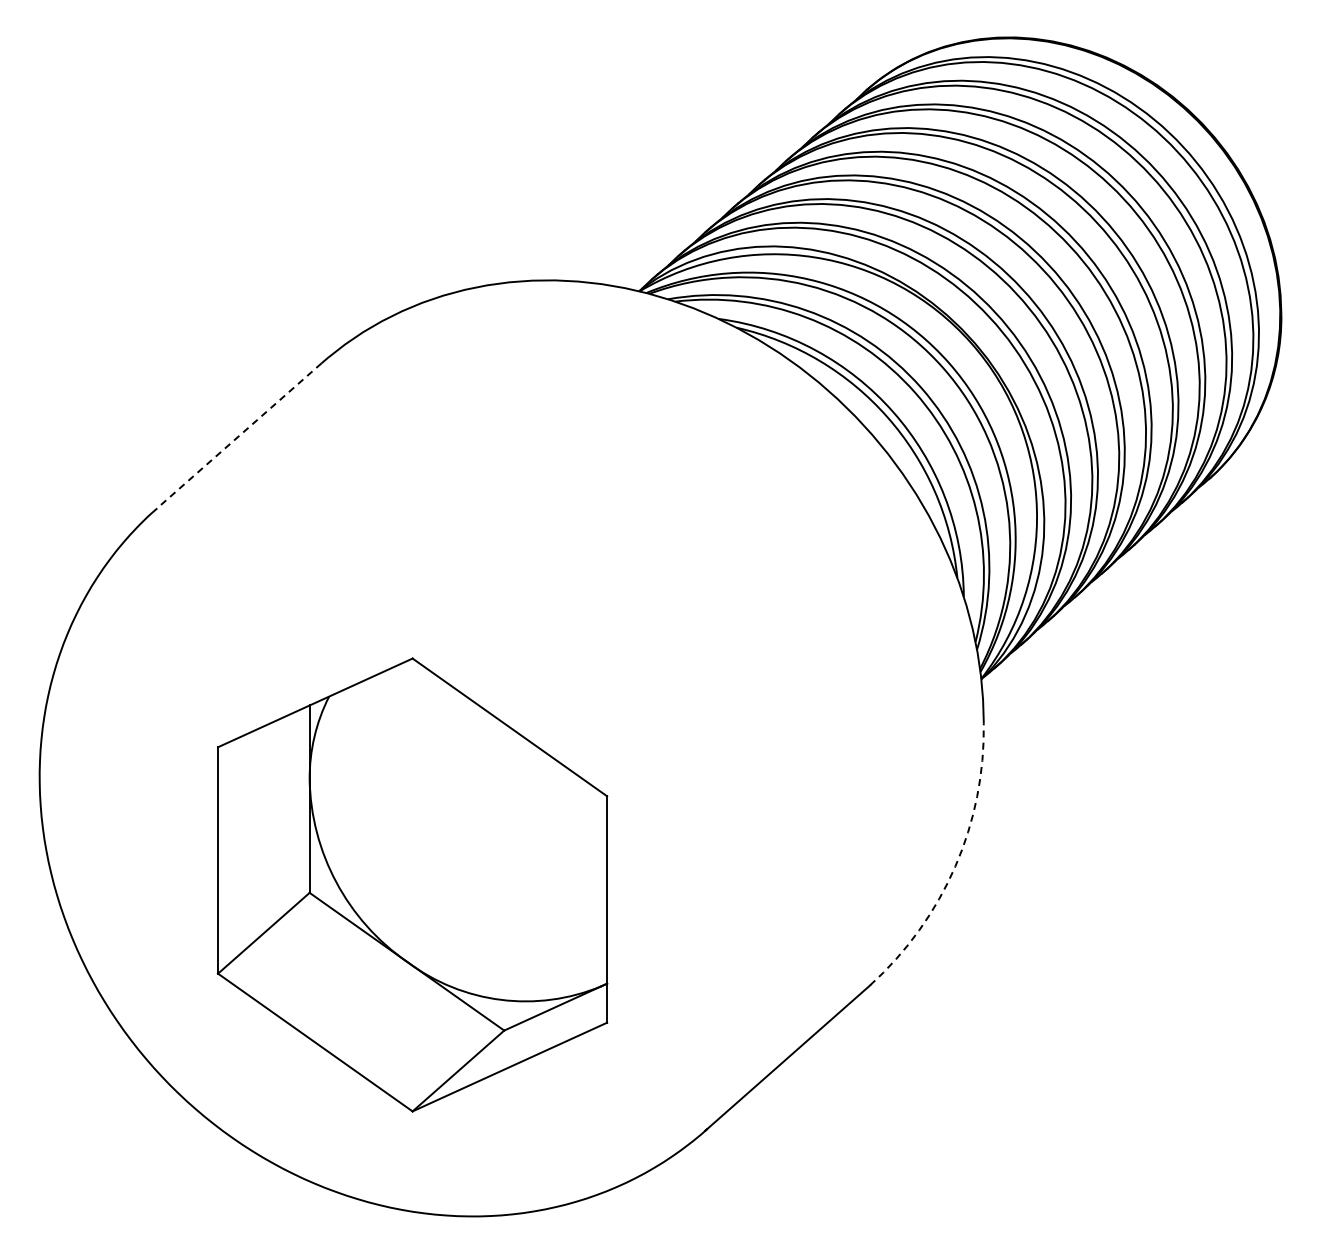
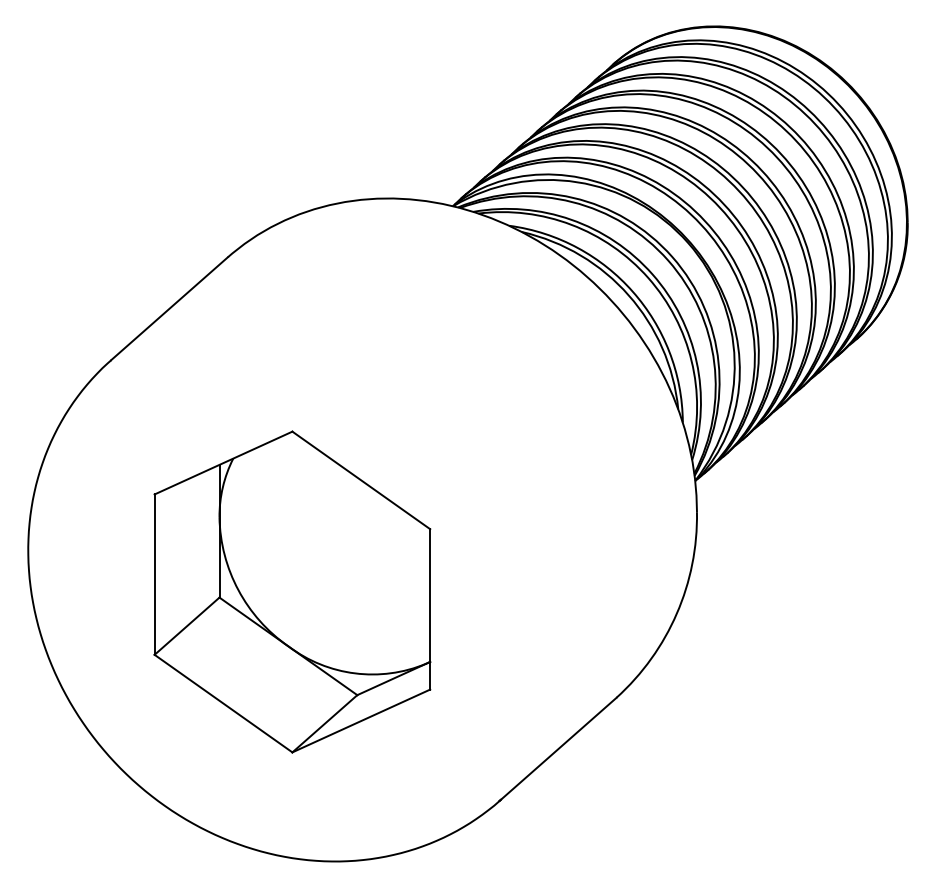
line: (239, 436) -> (169, 309), dashed -> solid
arc: (955, 866) -> (676, 613), dashed -> solid
part: (412, 884) -> (292, 591), moved

